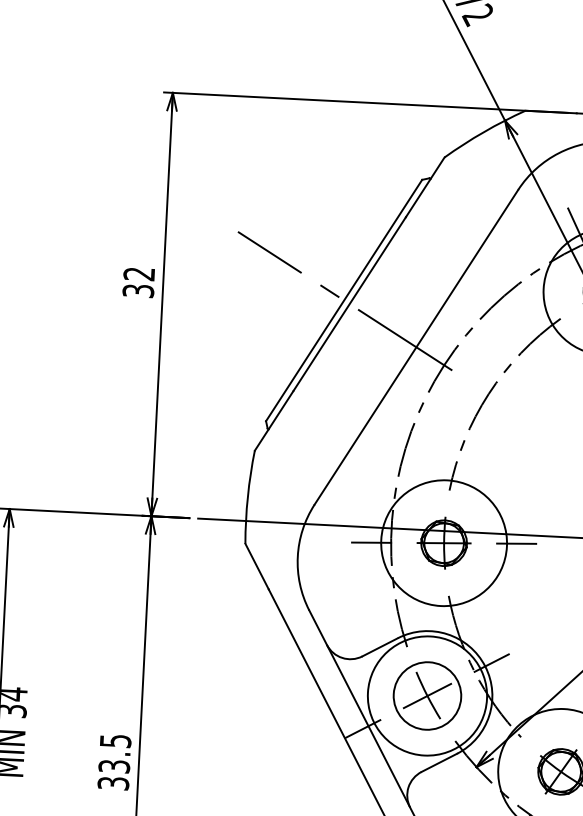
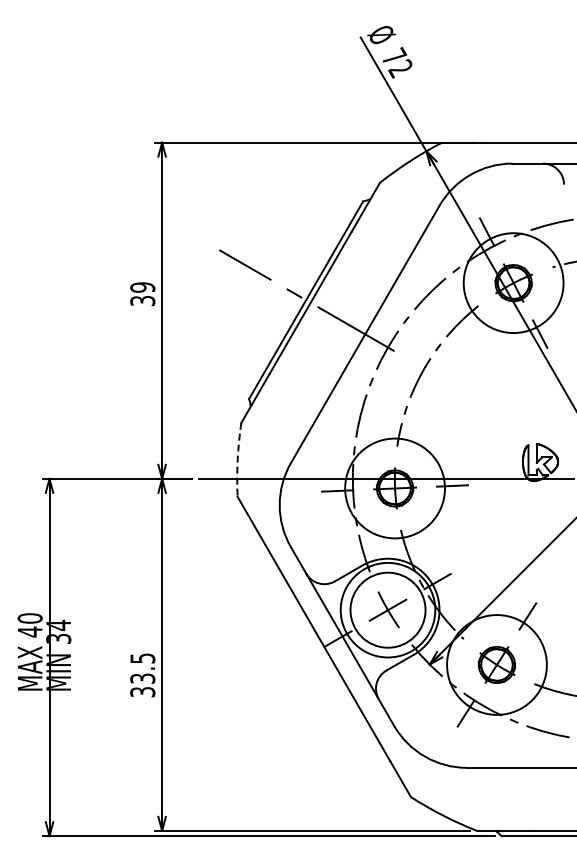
text: (138, 274) -> (142, 287), 32 -> 39
arc: (247, 496) -> (237, 459), solid -> dashed
circle: (426, 696) -> (387, 610), size x1.4

